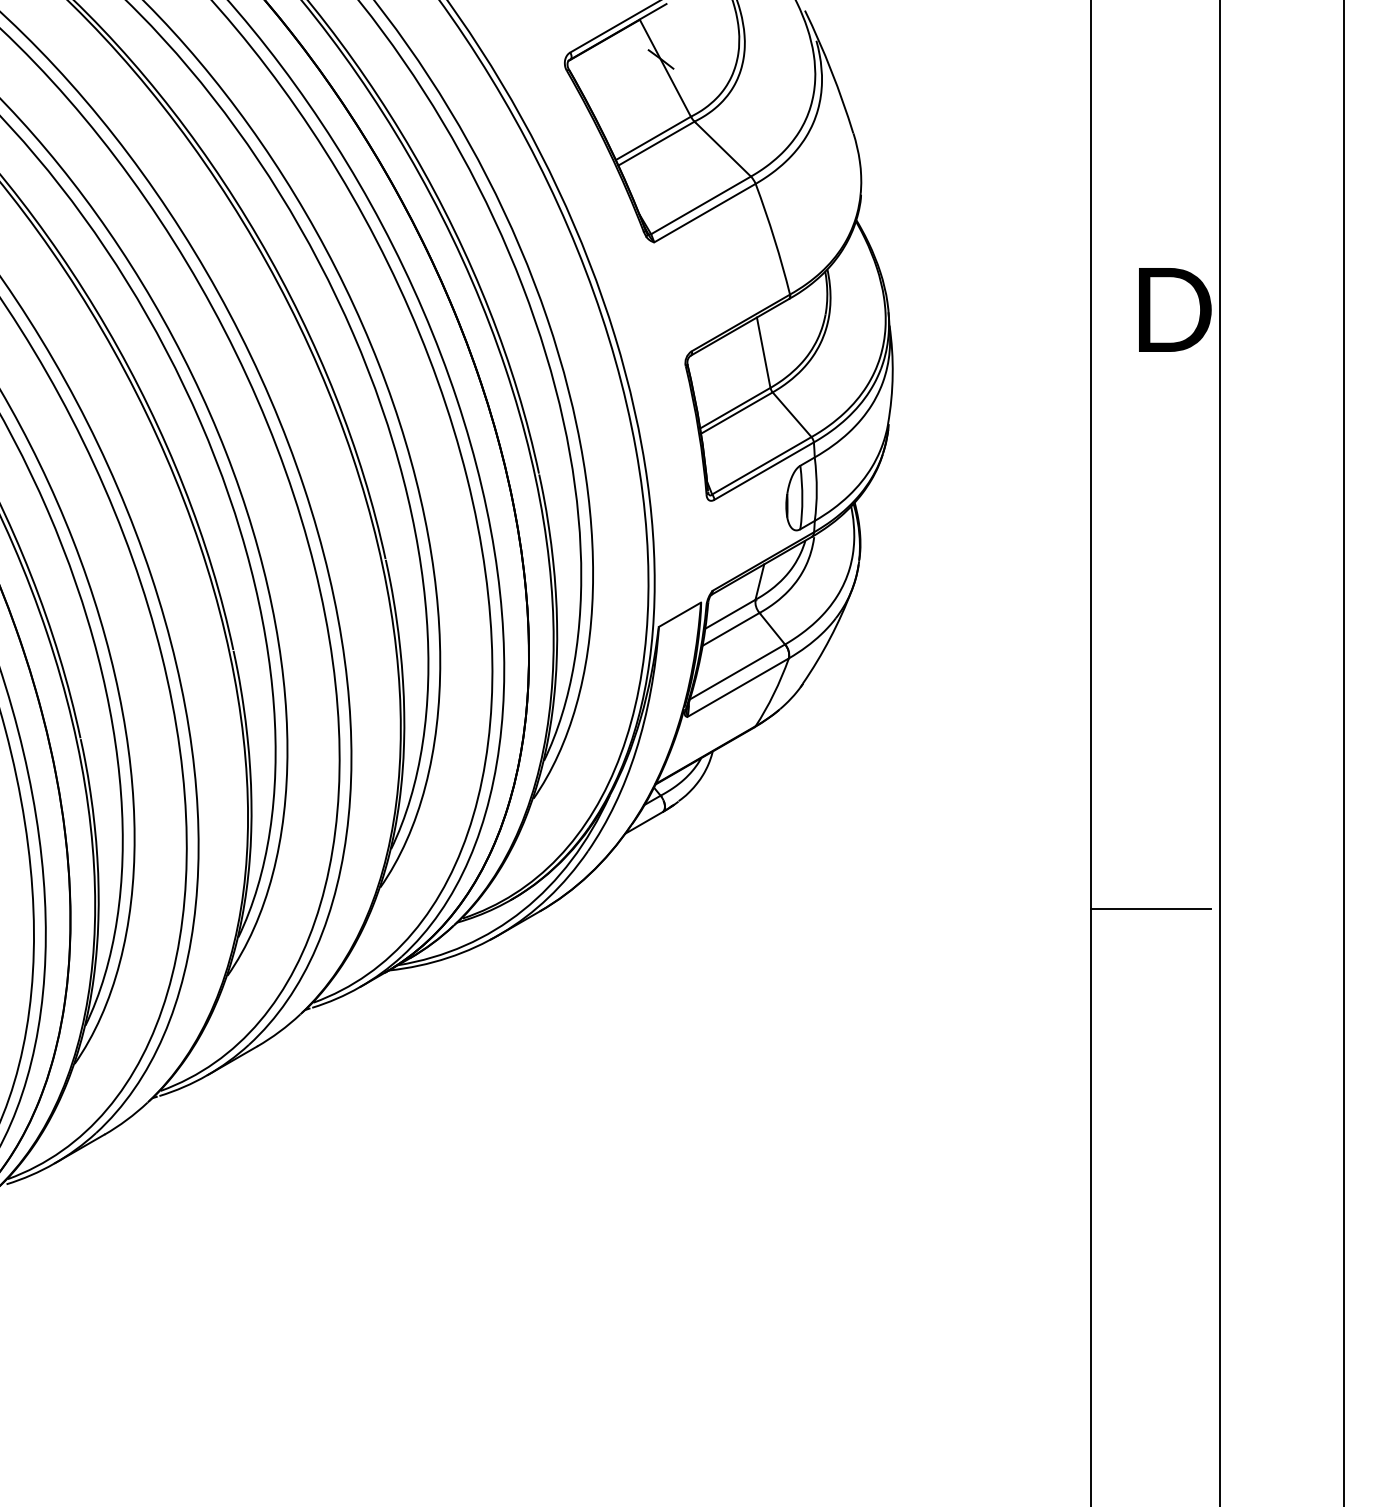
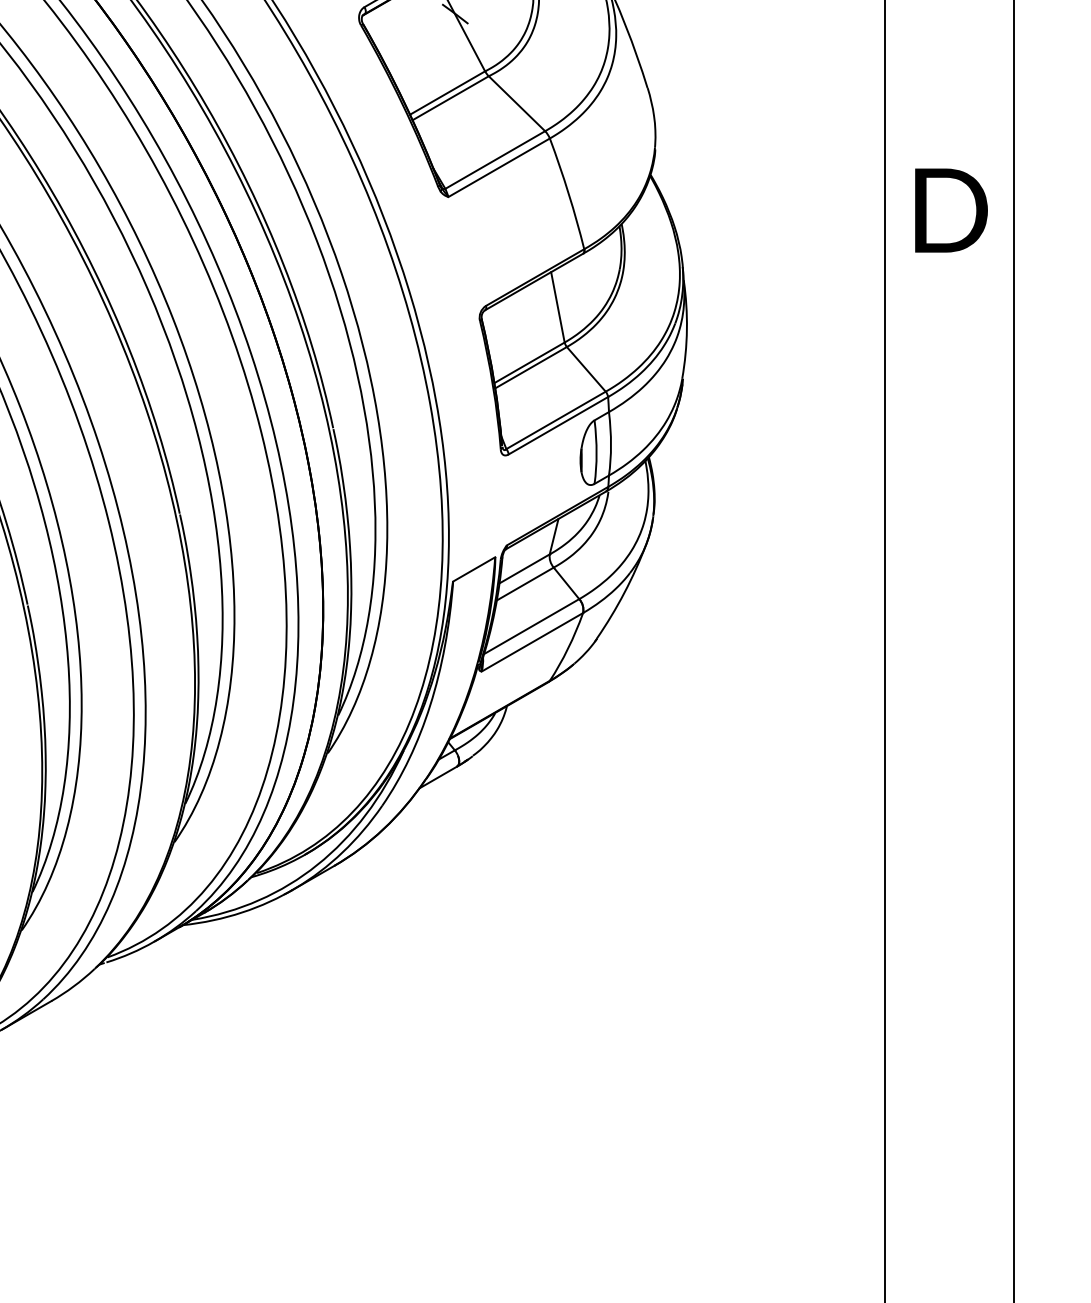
text: (1175, 309) -> (951, 210), moved
line: (1151, 909) -> (945, 864), removed

